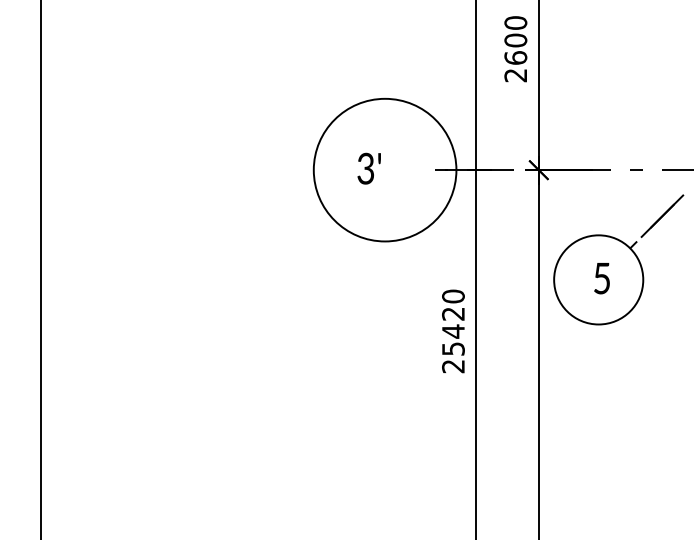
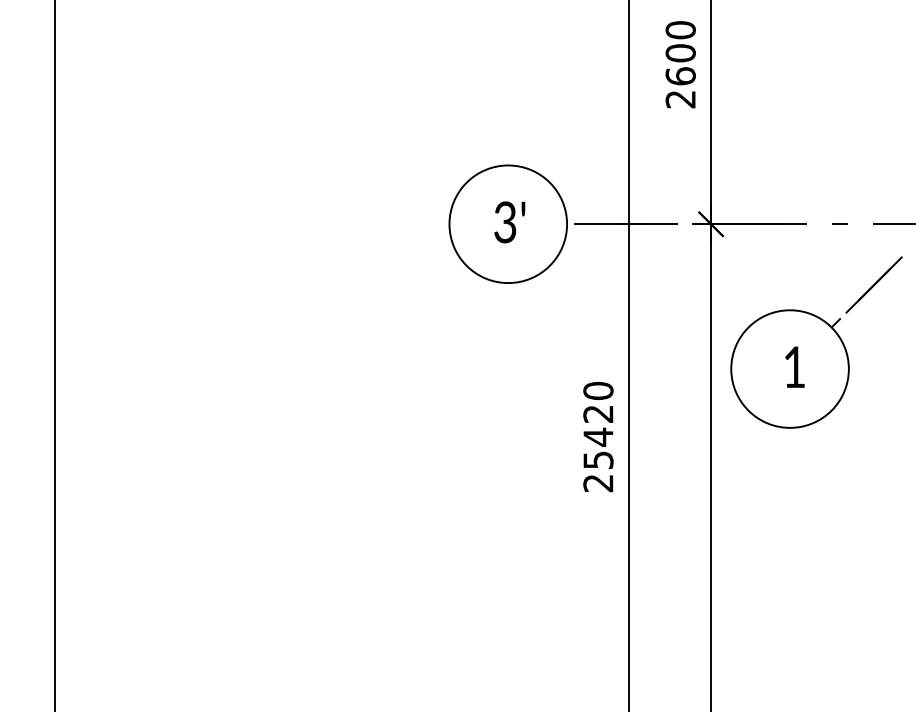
text: (368, 168) -> (508, 222), moved
circle: (384, 169) -> (507, 223), size x0.62
text: (601, 278) -> (793, 367), 5 -> 1

